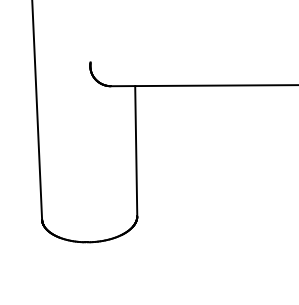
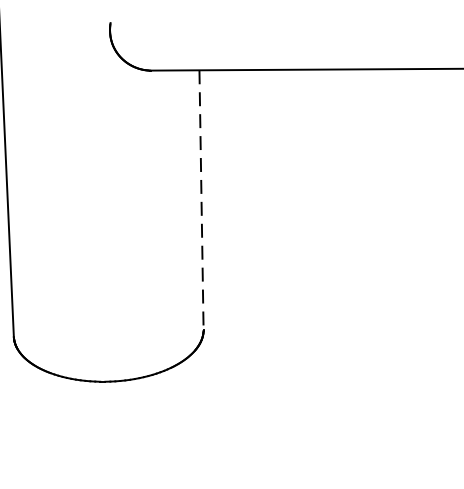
line: (136, 151) -> (202, 200), solid -> dashed

